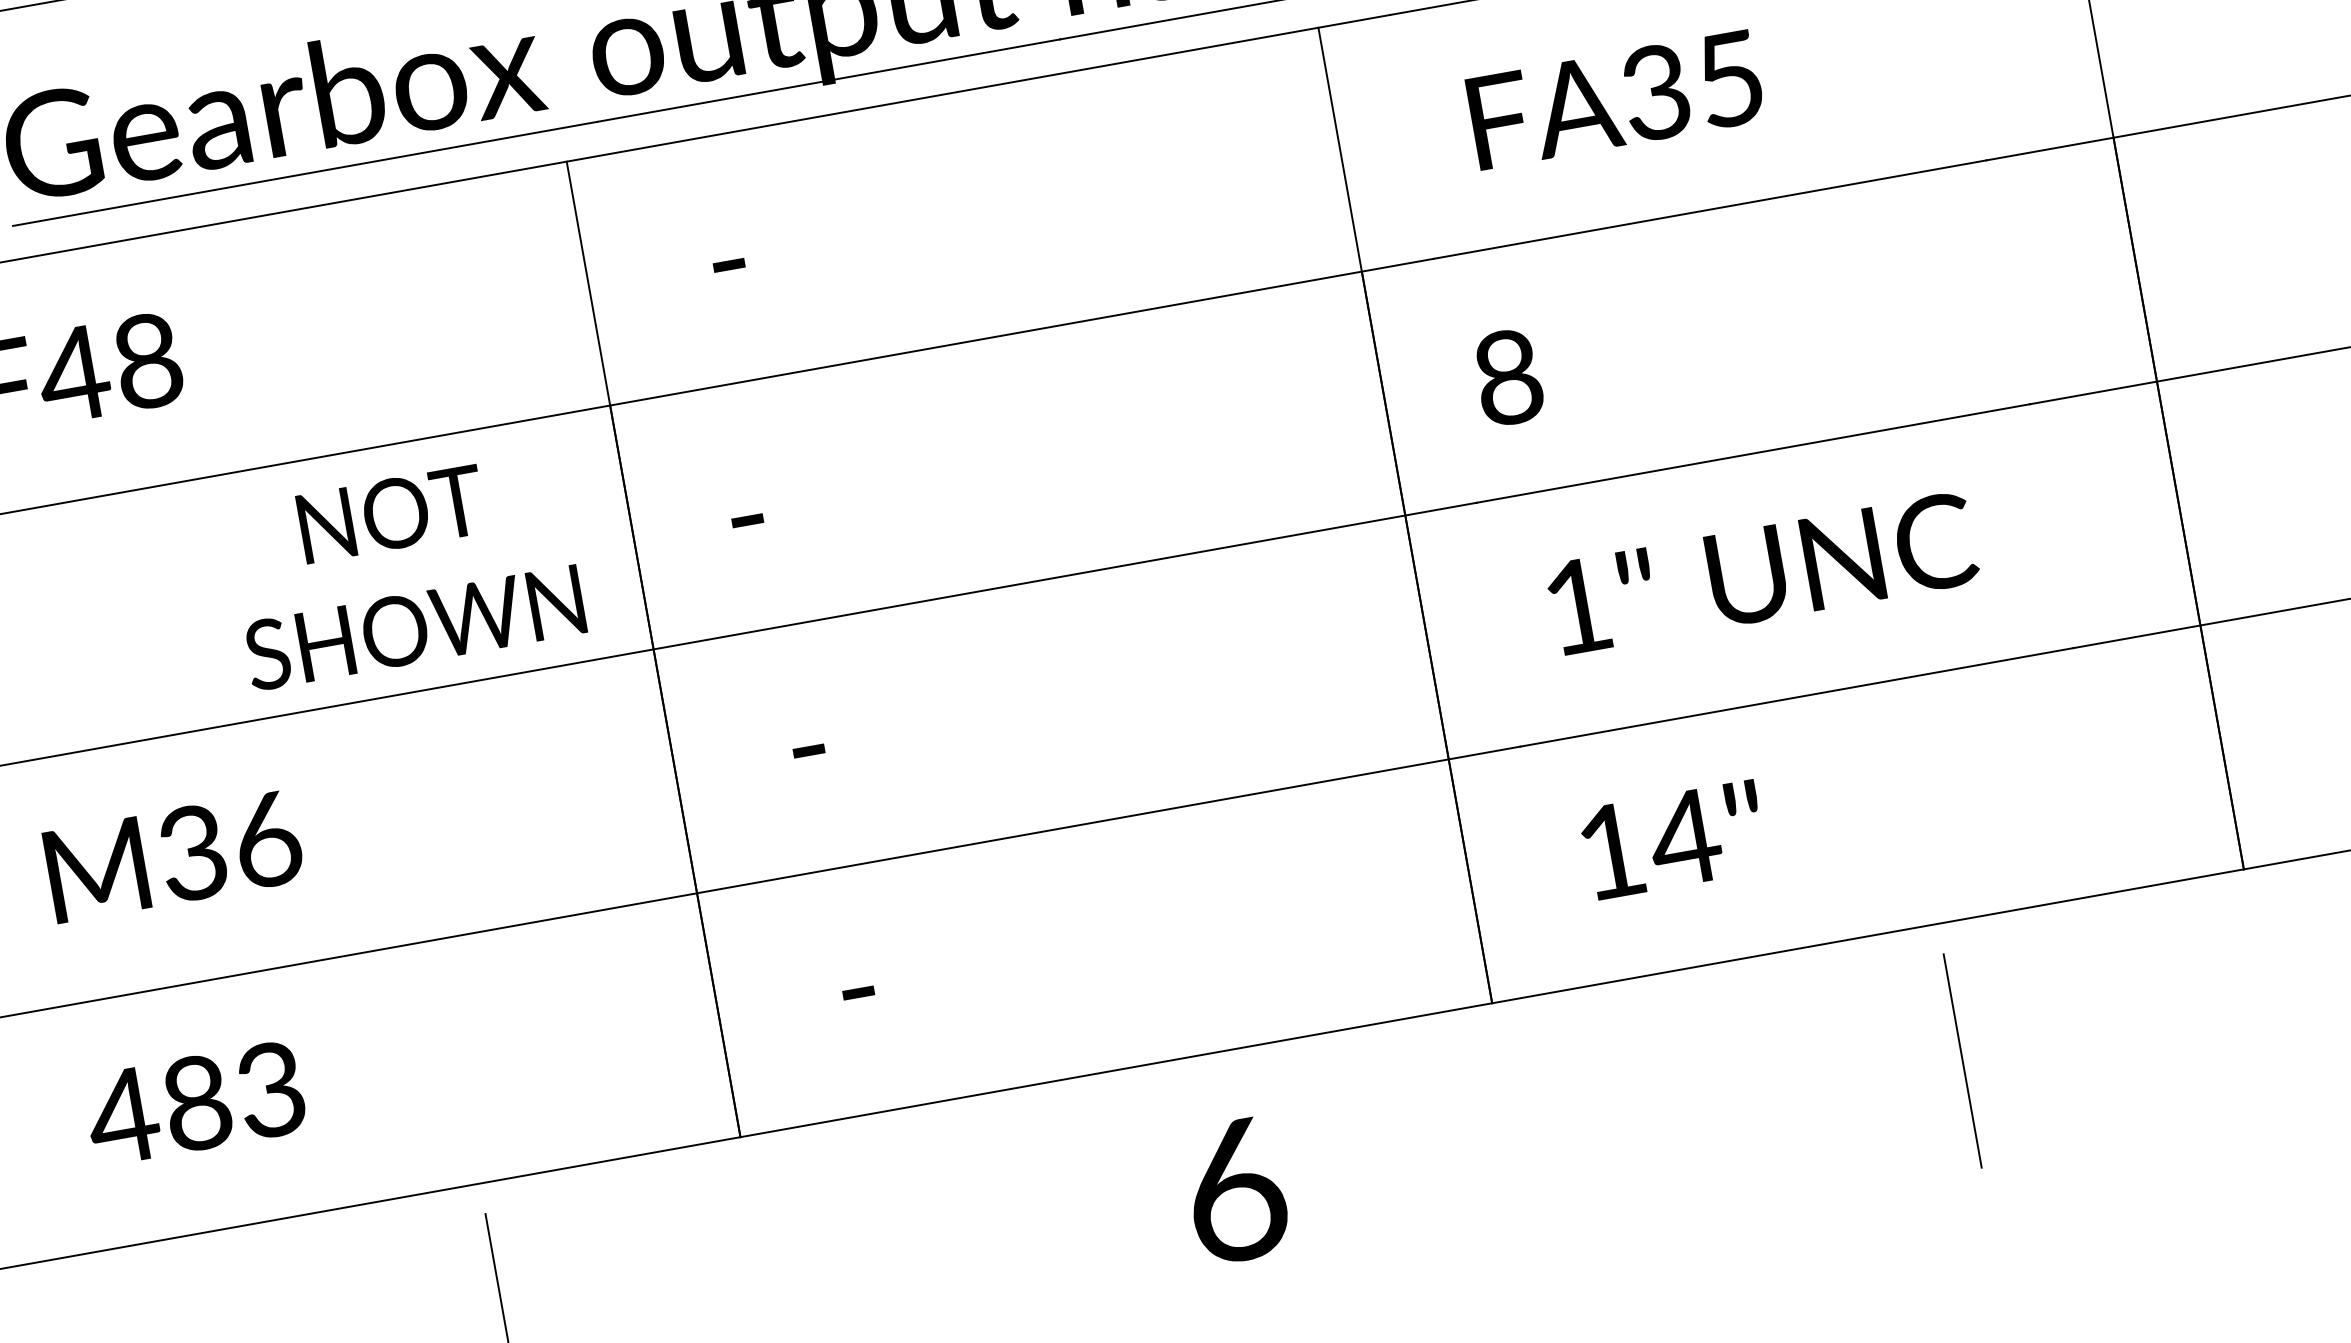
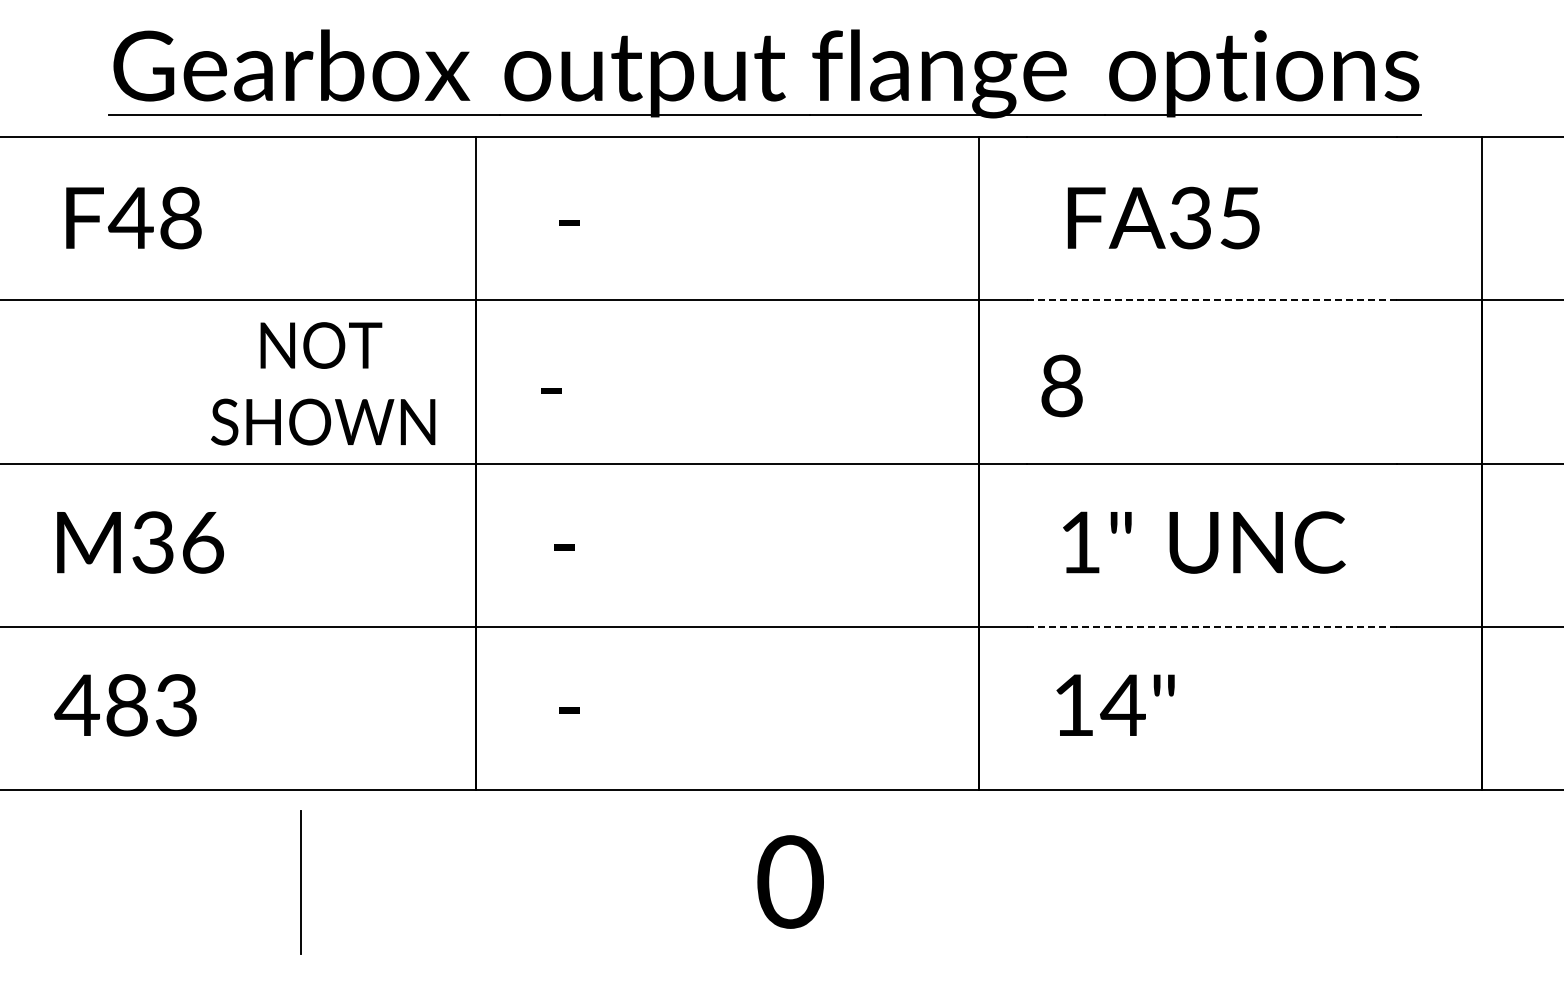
line: (1710, 209) -> (1212, 300), solid -> dashed
line: (1797, 696) -> (1212, 626), solid -> dashed
line: (1962, 1060) -> (1277, 881), removed
text: (1234, 1189) -> (790, 881), 6 -> 0

